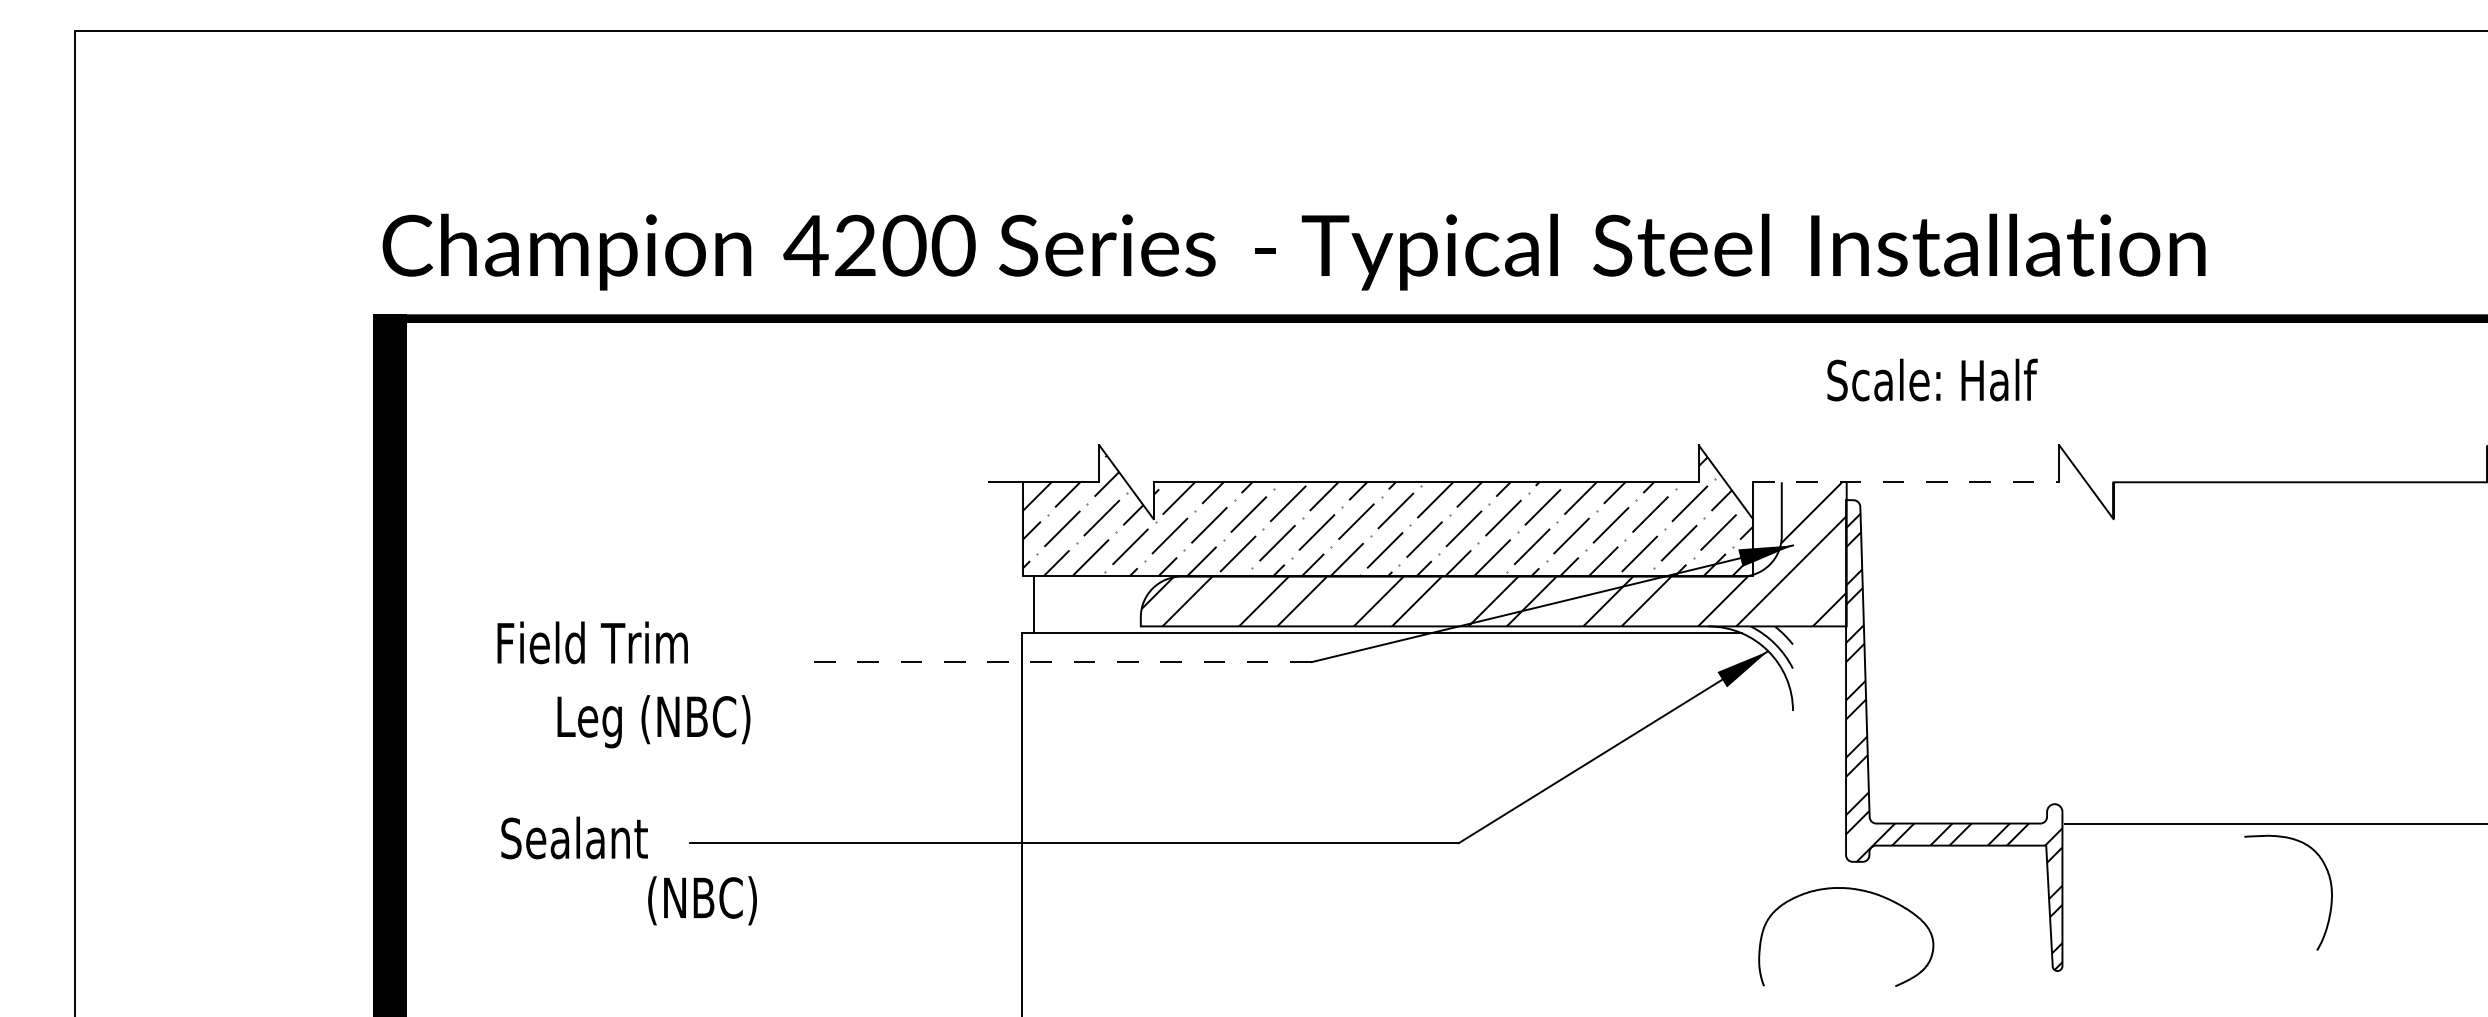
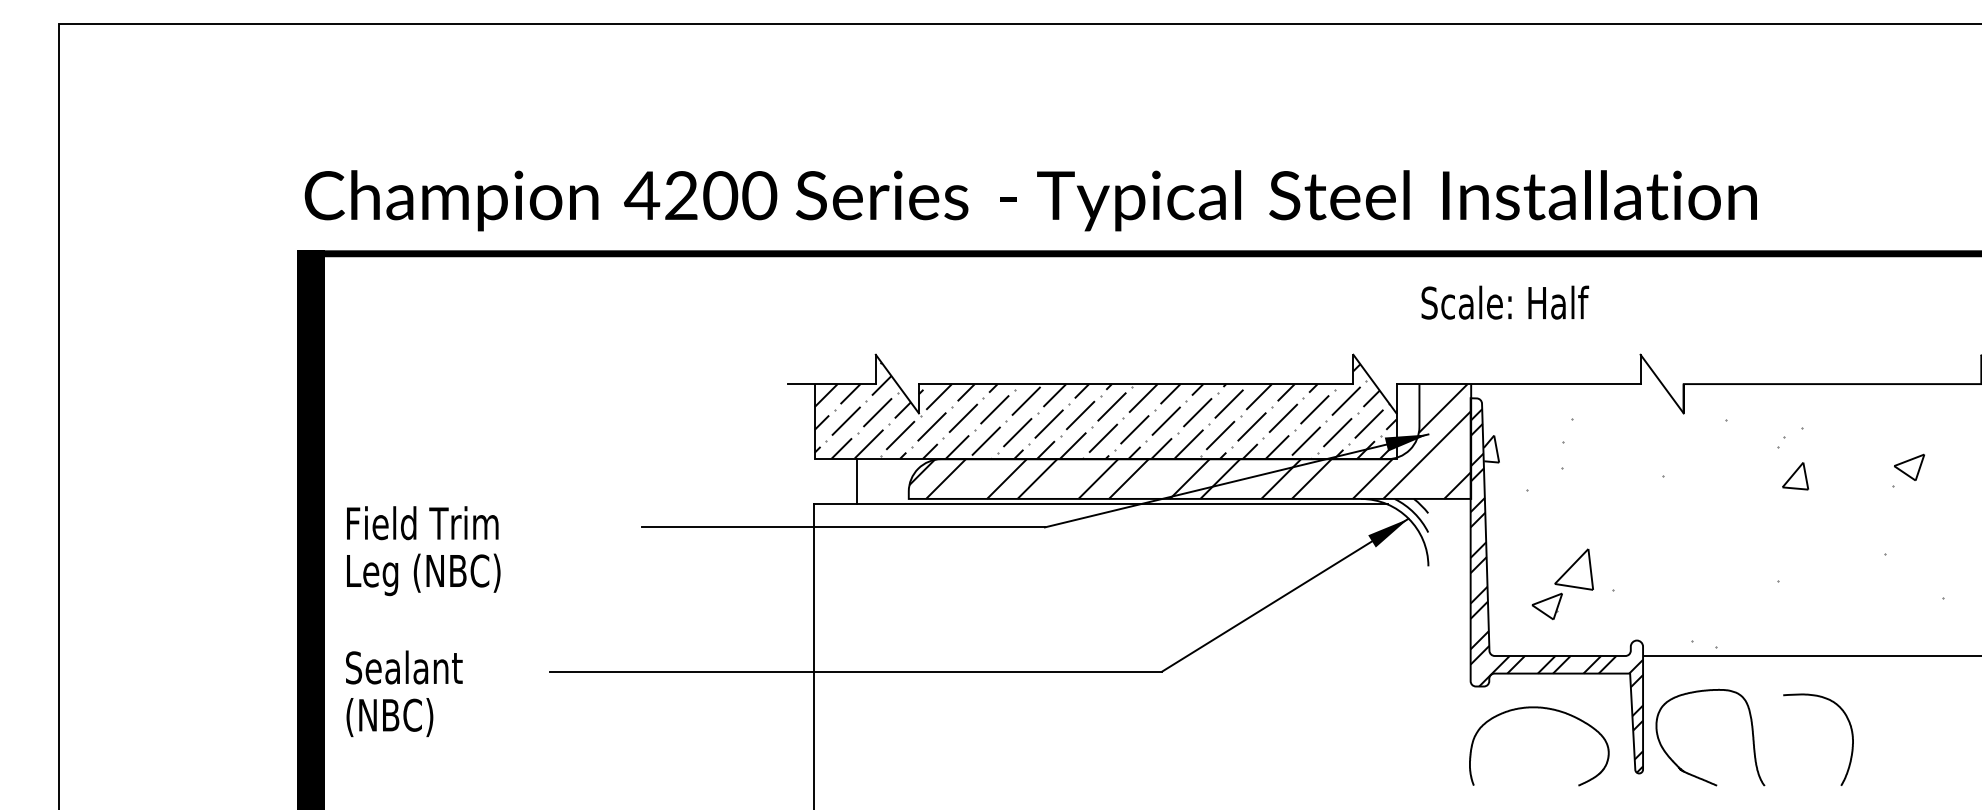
text: (1932, 379) -> (1505, 302), moved
line: (1906, 482) -> (1518, 384), dashed -> solid
line: (1033, 604) -> (856, 481), moved
text: (592, 642) -> (422, 522), moved
line: (1058, 662) -> (843, 527), dashed -> solid
hatch: (2150, 668) -> (1713, 532), added
text: (653, 721) -> (423, 574), moved
text: (574, 837) -> (404, 667), moved
curve: (1855, 890) -> (1546, 709), moved
curve: (2330, 891) -> (1851, 738), moved
text: (702, 900) -> (389, 717), moved
curve: (2125, 972) -> (1693, 774), added

